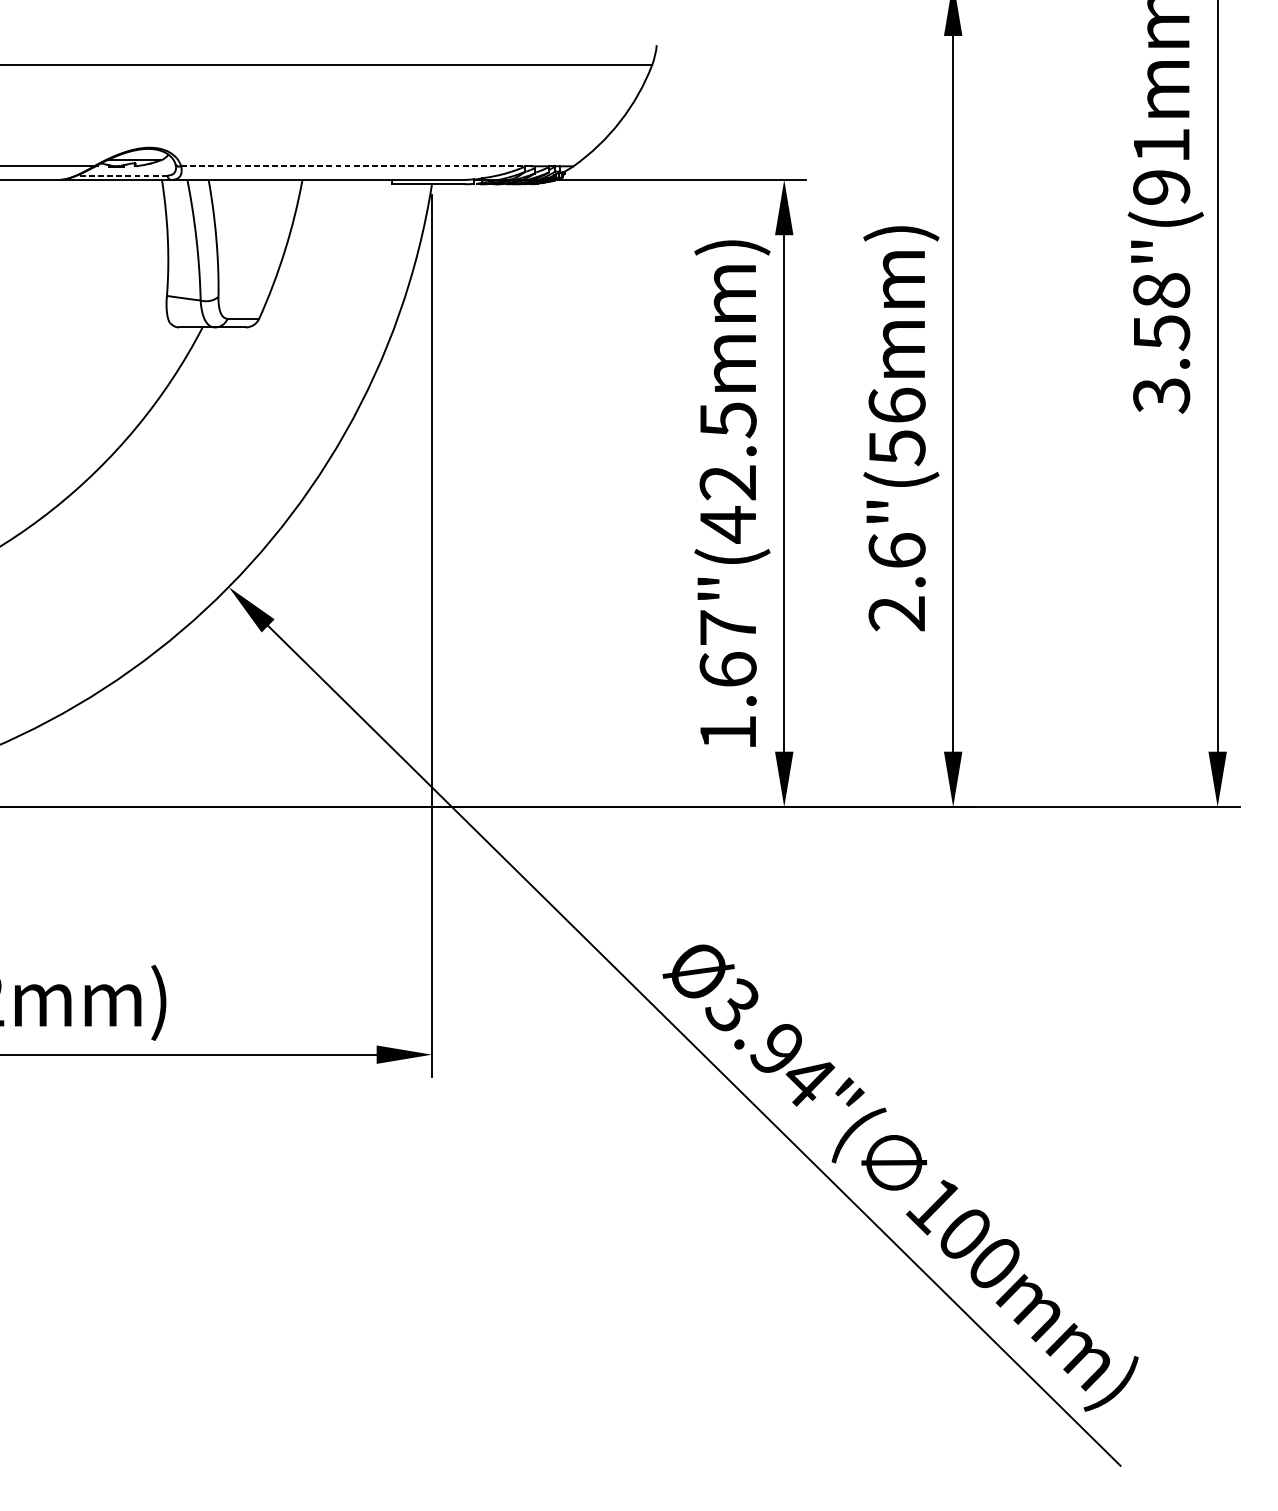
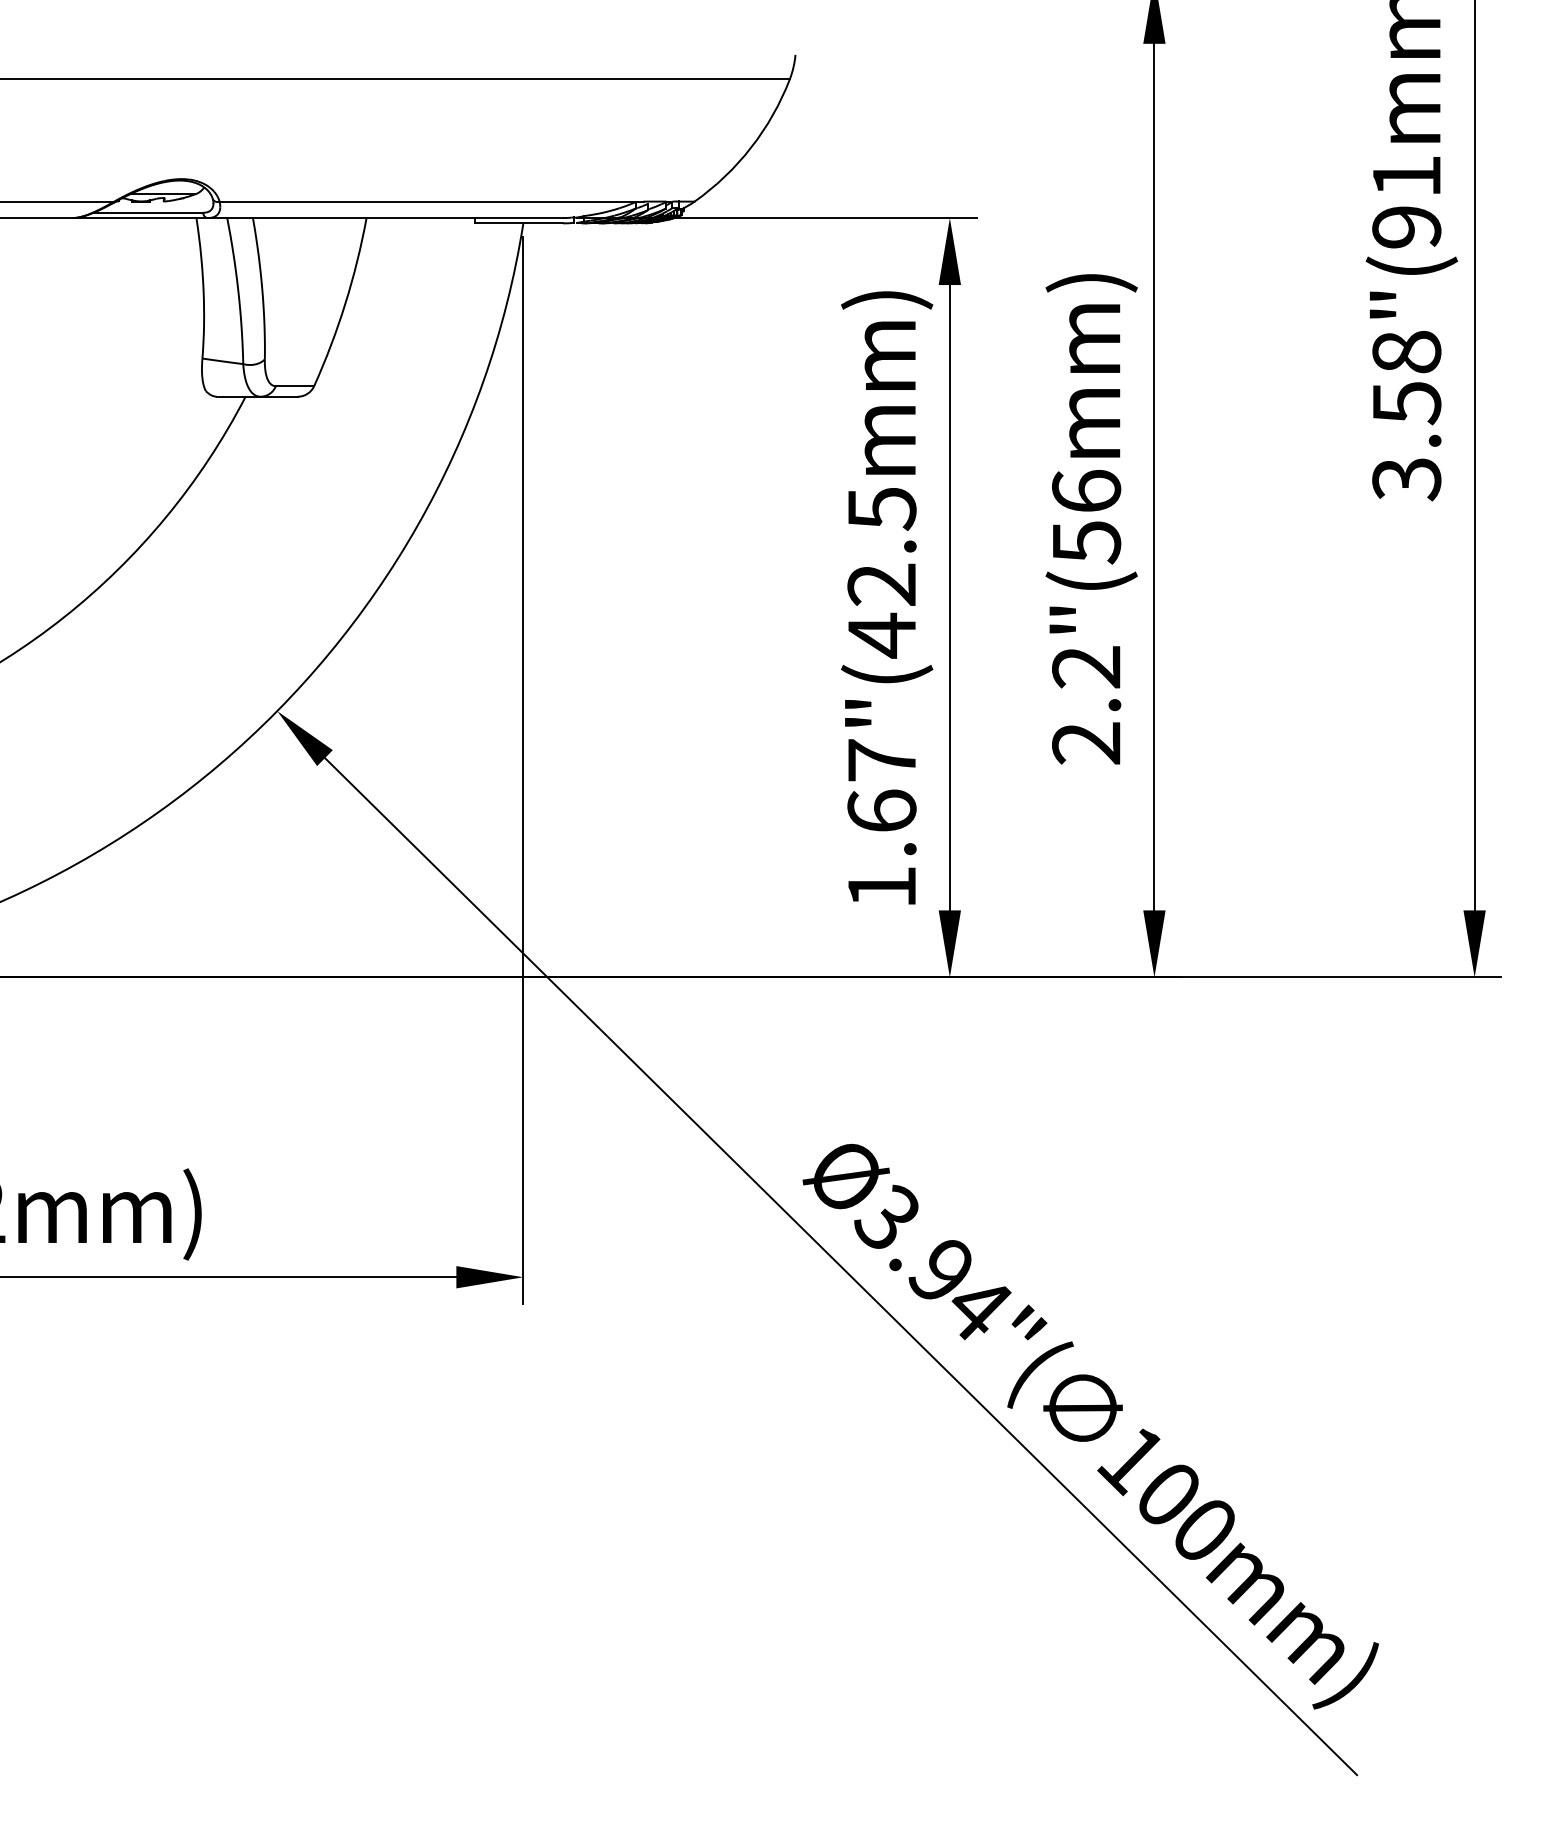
line: (353, 166) -> (428, 201), dashed -> solid
line: (122, 175) -> (148, 212), dashed -> solid
text: (897, 550) -> (1086, 666), 2.6"(56mm) -> 2.2"(56mm)

